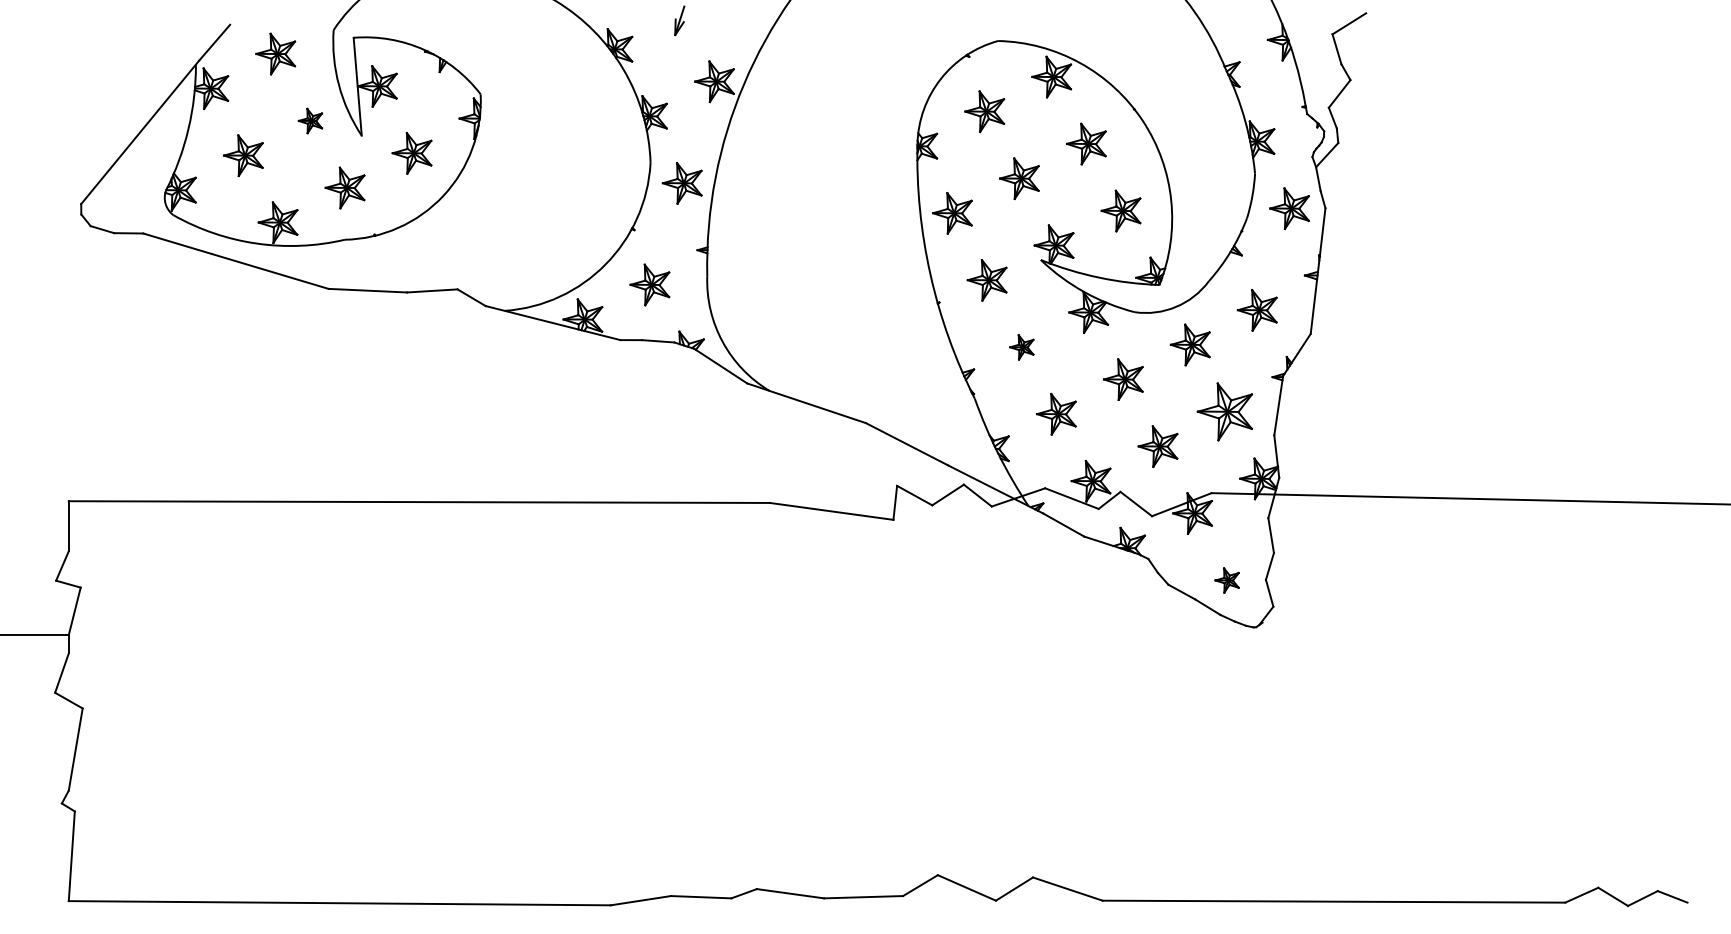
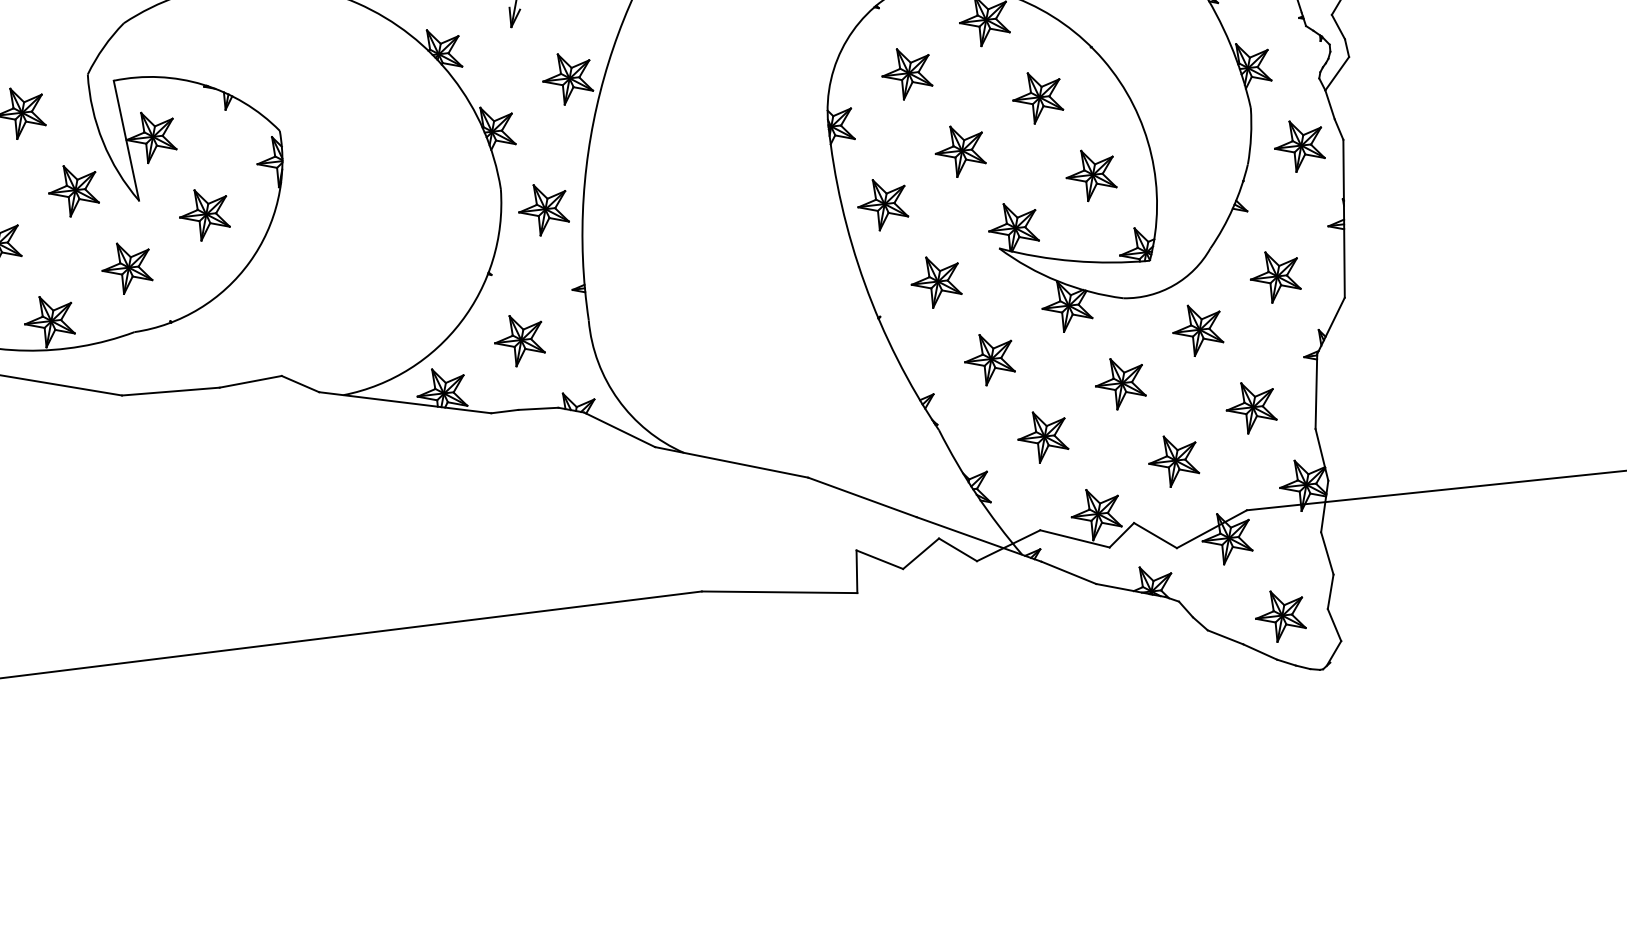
part: (310, 120) -> (73, 189), size x1.67
part: (1021, 347) -> (988, 359), size x1.67
part: (1224, 411) -> (1250, 407), size x0.71
part: (1226, 580) -> (1279, 616), size x1.67

